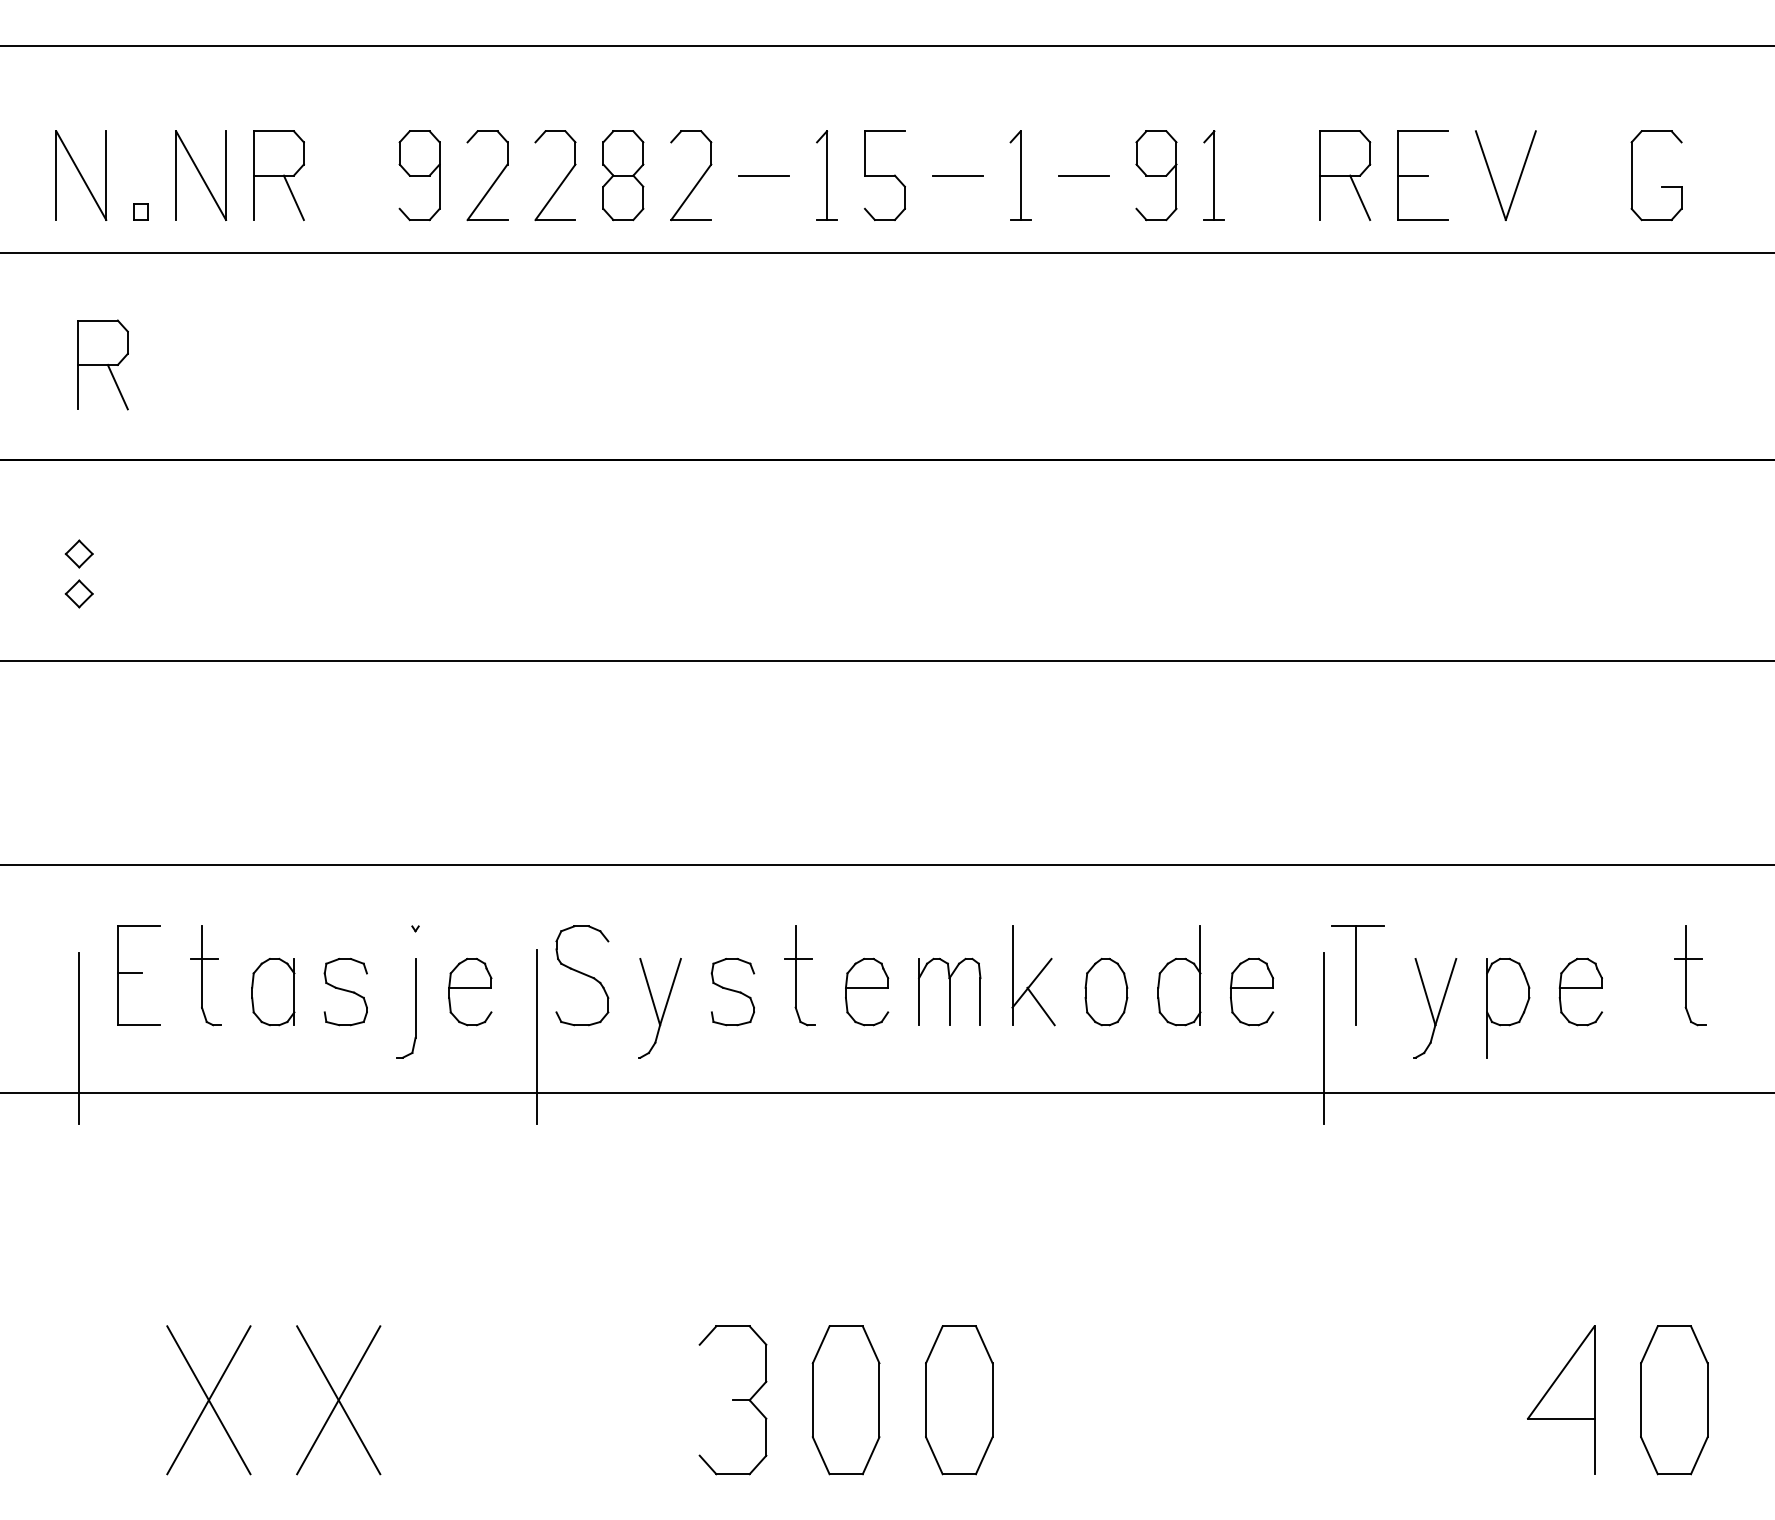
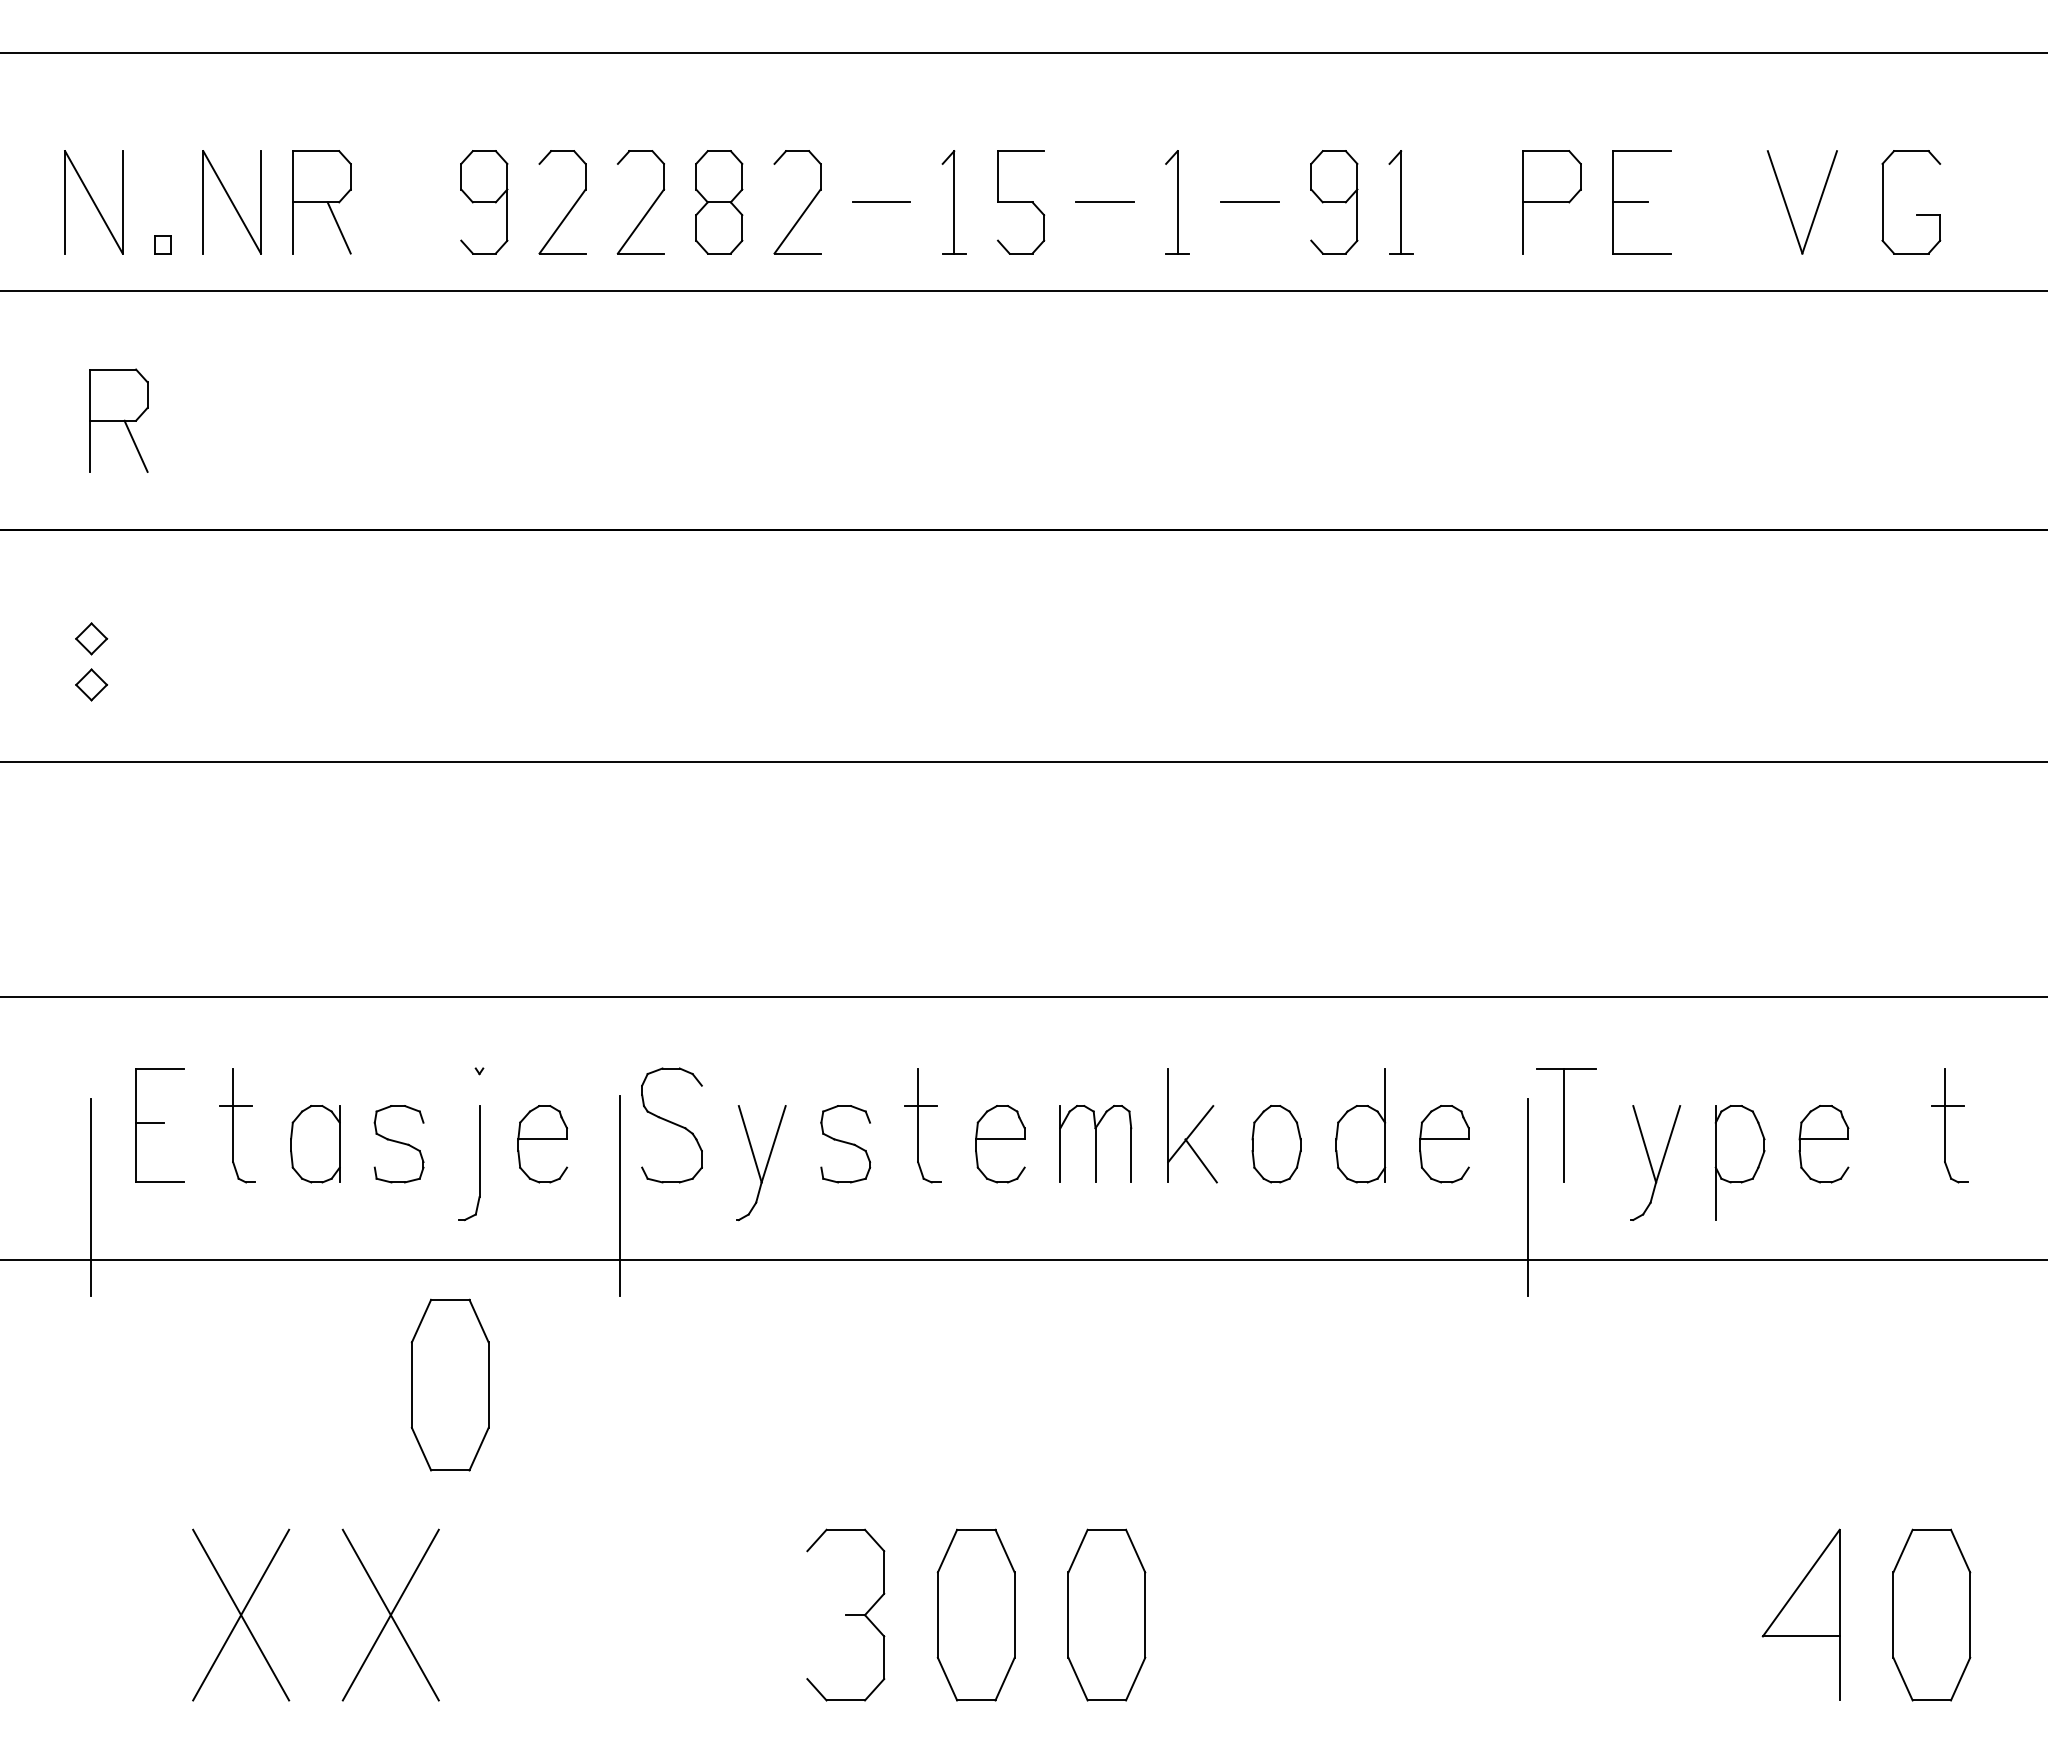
part: (1492, 178) -> (1787, 205), moved
line: (1359, 197) -> (1568, 227), removed
part: (389, 1200) -> (449, 1384), added

